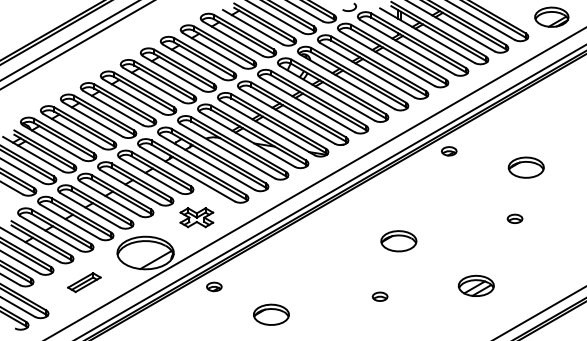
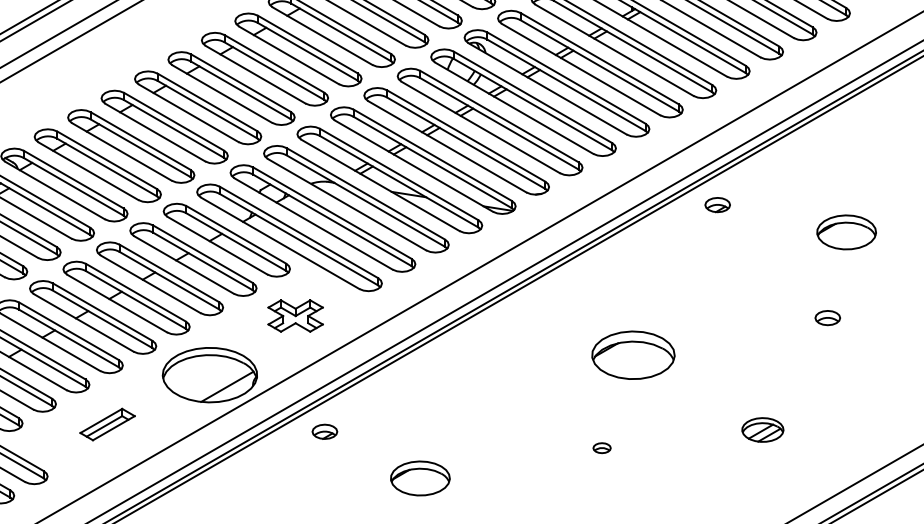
part: (398, 241) -> (632, 355), size x1.4
part: (475, 285) -> (761, 429), size x0.7
part: (379, 296) -> (601, 447), size x0.7

